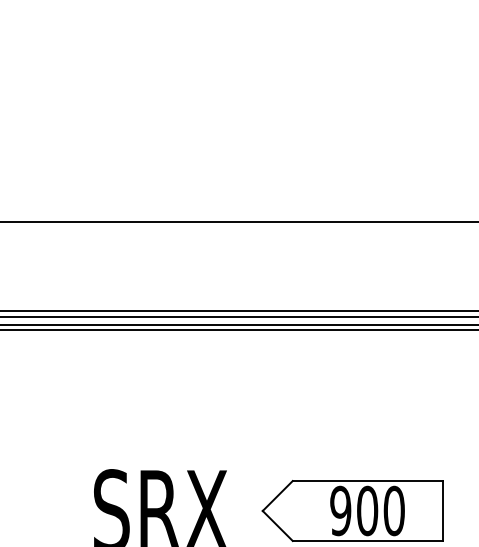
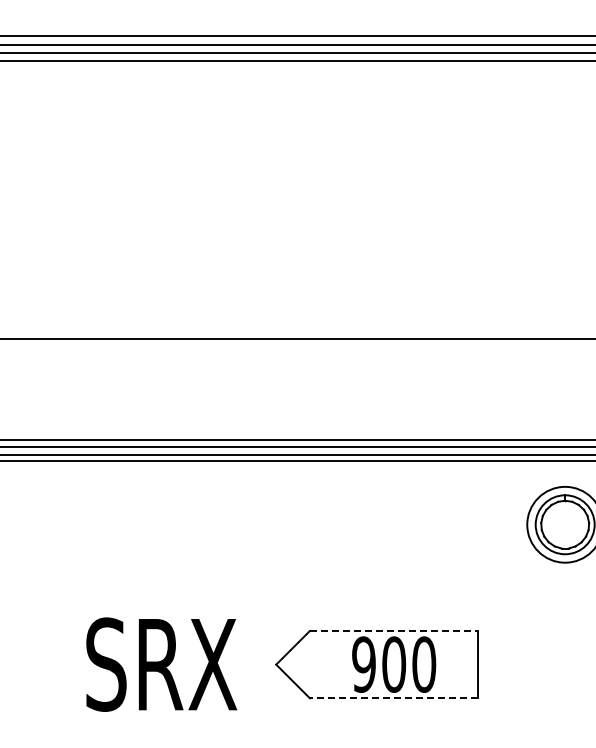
line: (367, 480) -> (394, 630), solid -> dashed
line: (366, 541) -> (393, 698), solid -> dashed

